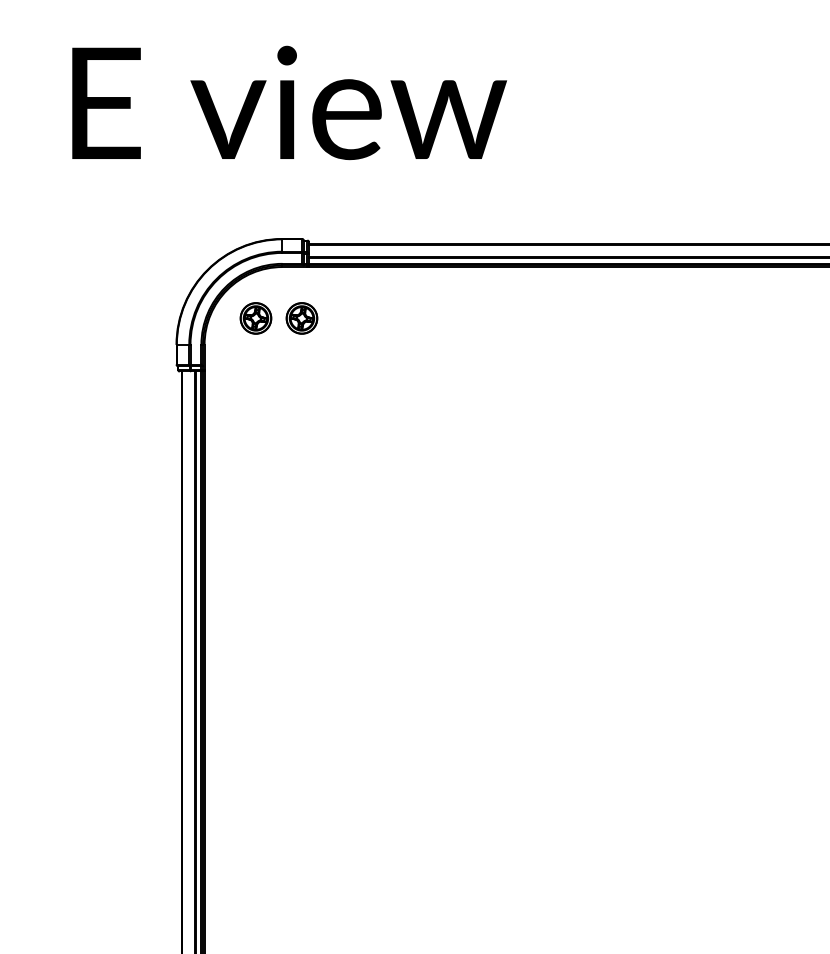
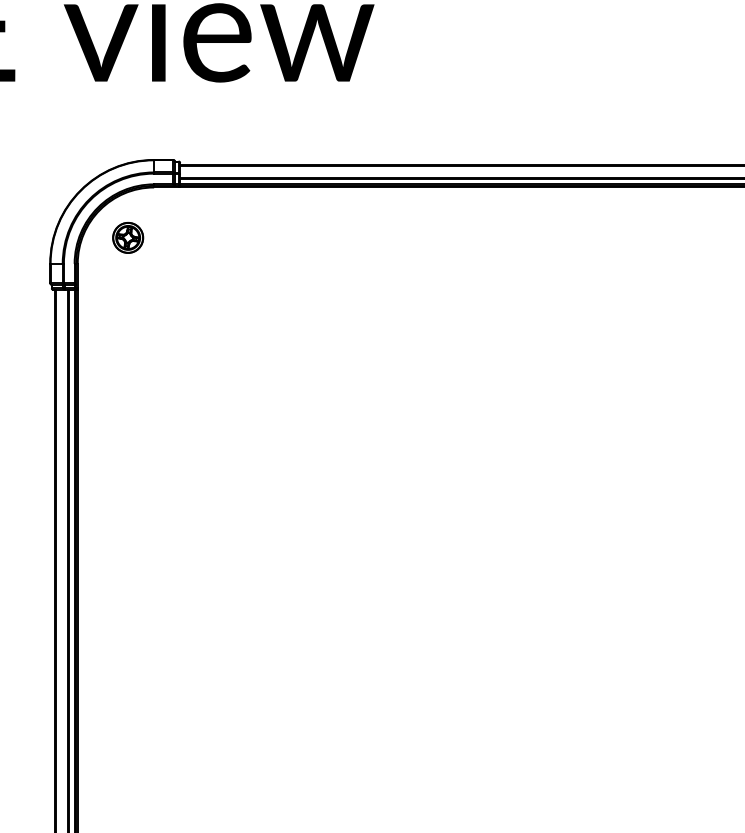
part: (301, 318) -> (172, 237), removed

